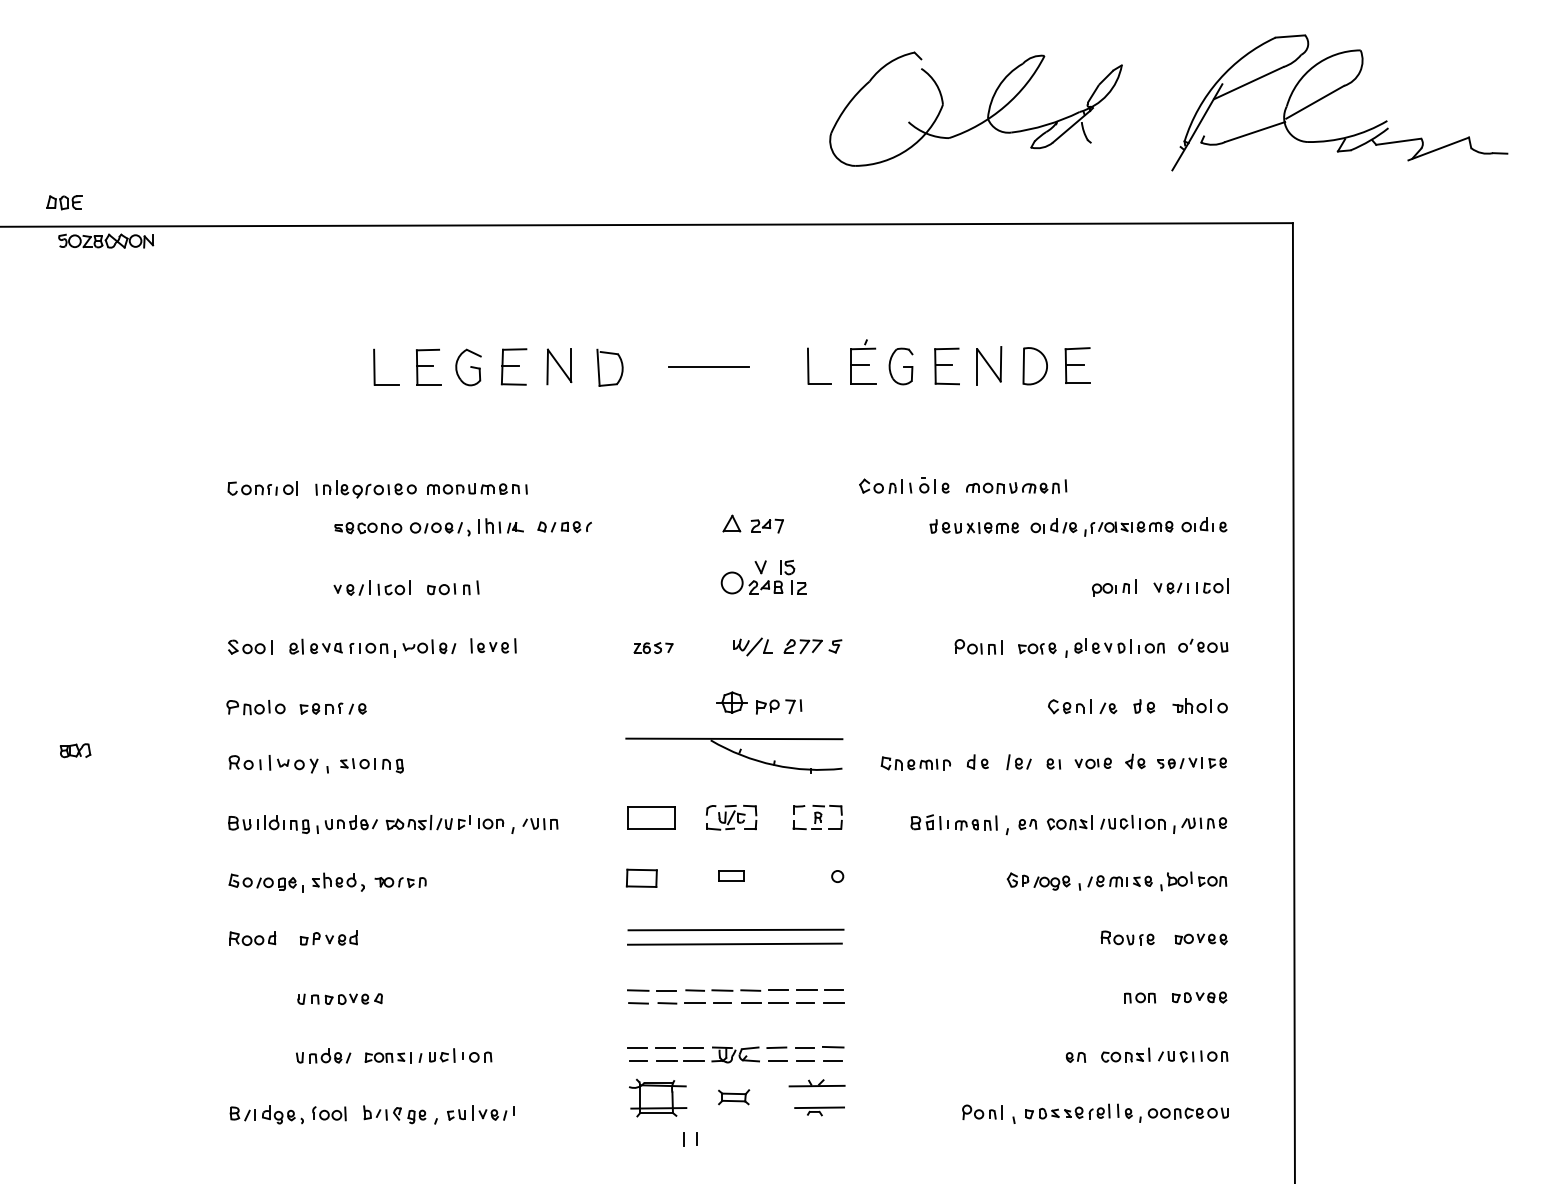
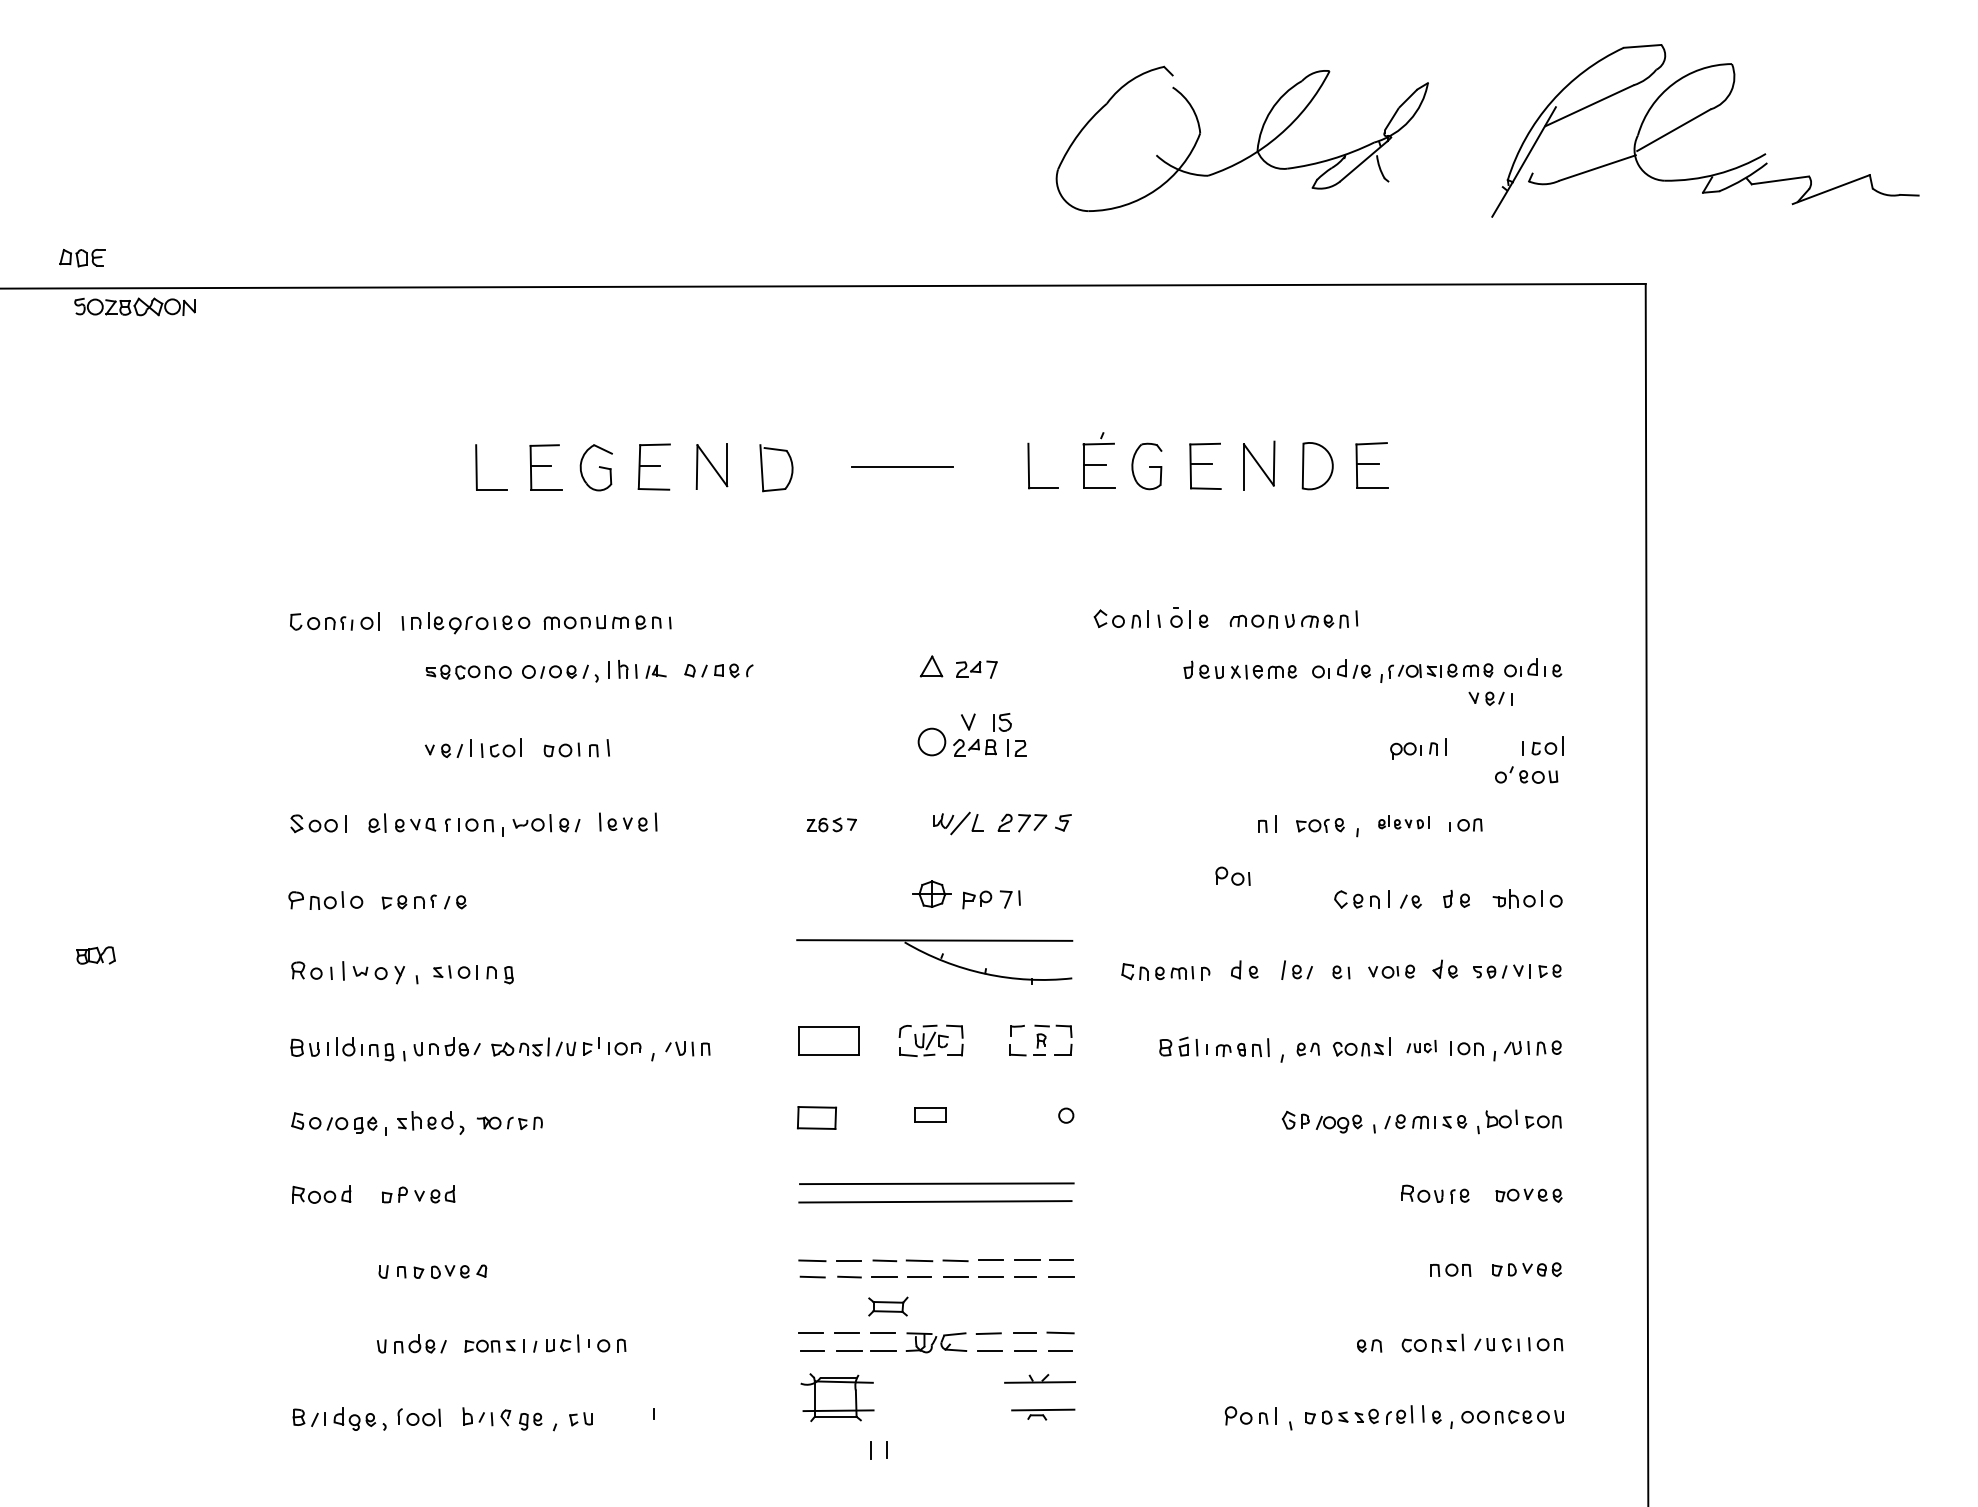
part: (1170, 588) -> (1490, 698), moved
part: (1203, 645) -> (1526, 774), moved
part: (968, 646) -> (1232, 875), moved
part: (1102, 646) -> (1403, 822), size x0.7
part: (1116, 822) -> (1421, 1046), size x0.7
part: (734, 1097) -> (888, 1306), moved
part: (489, 1112) -> (623, 1416), removed

